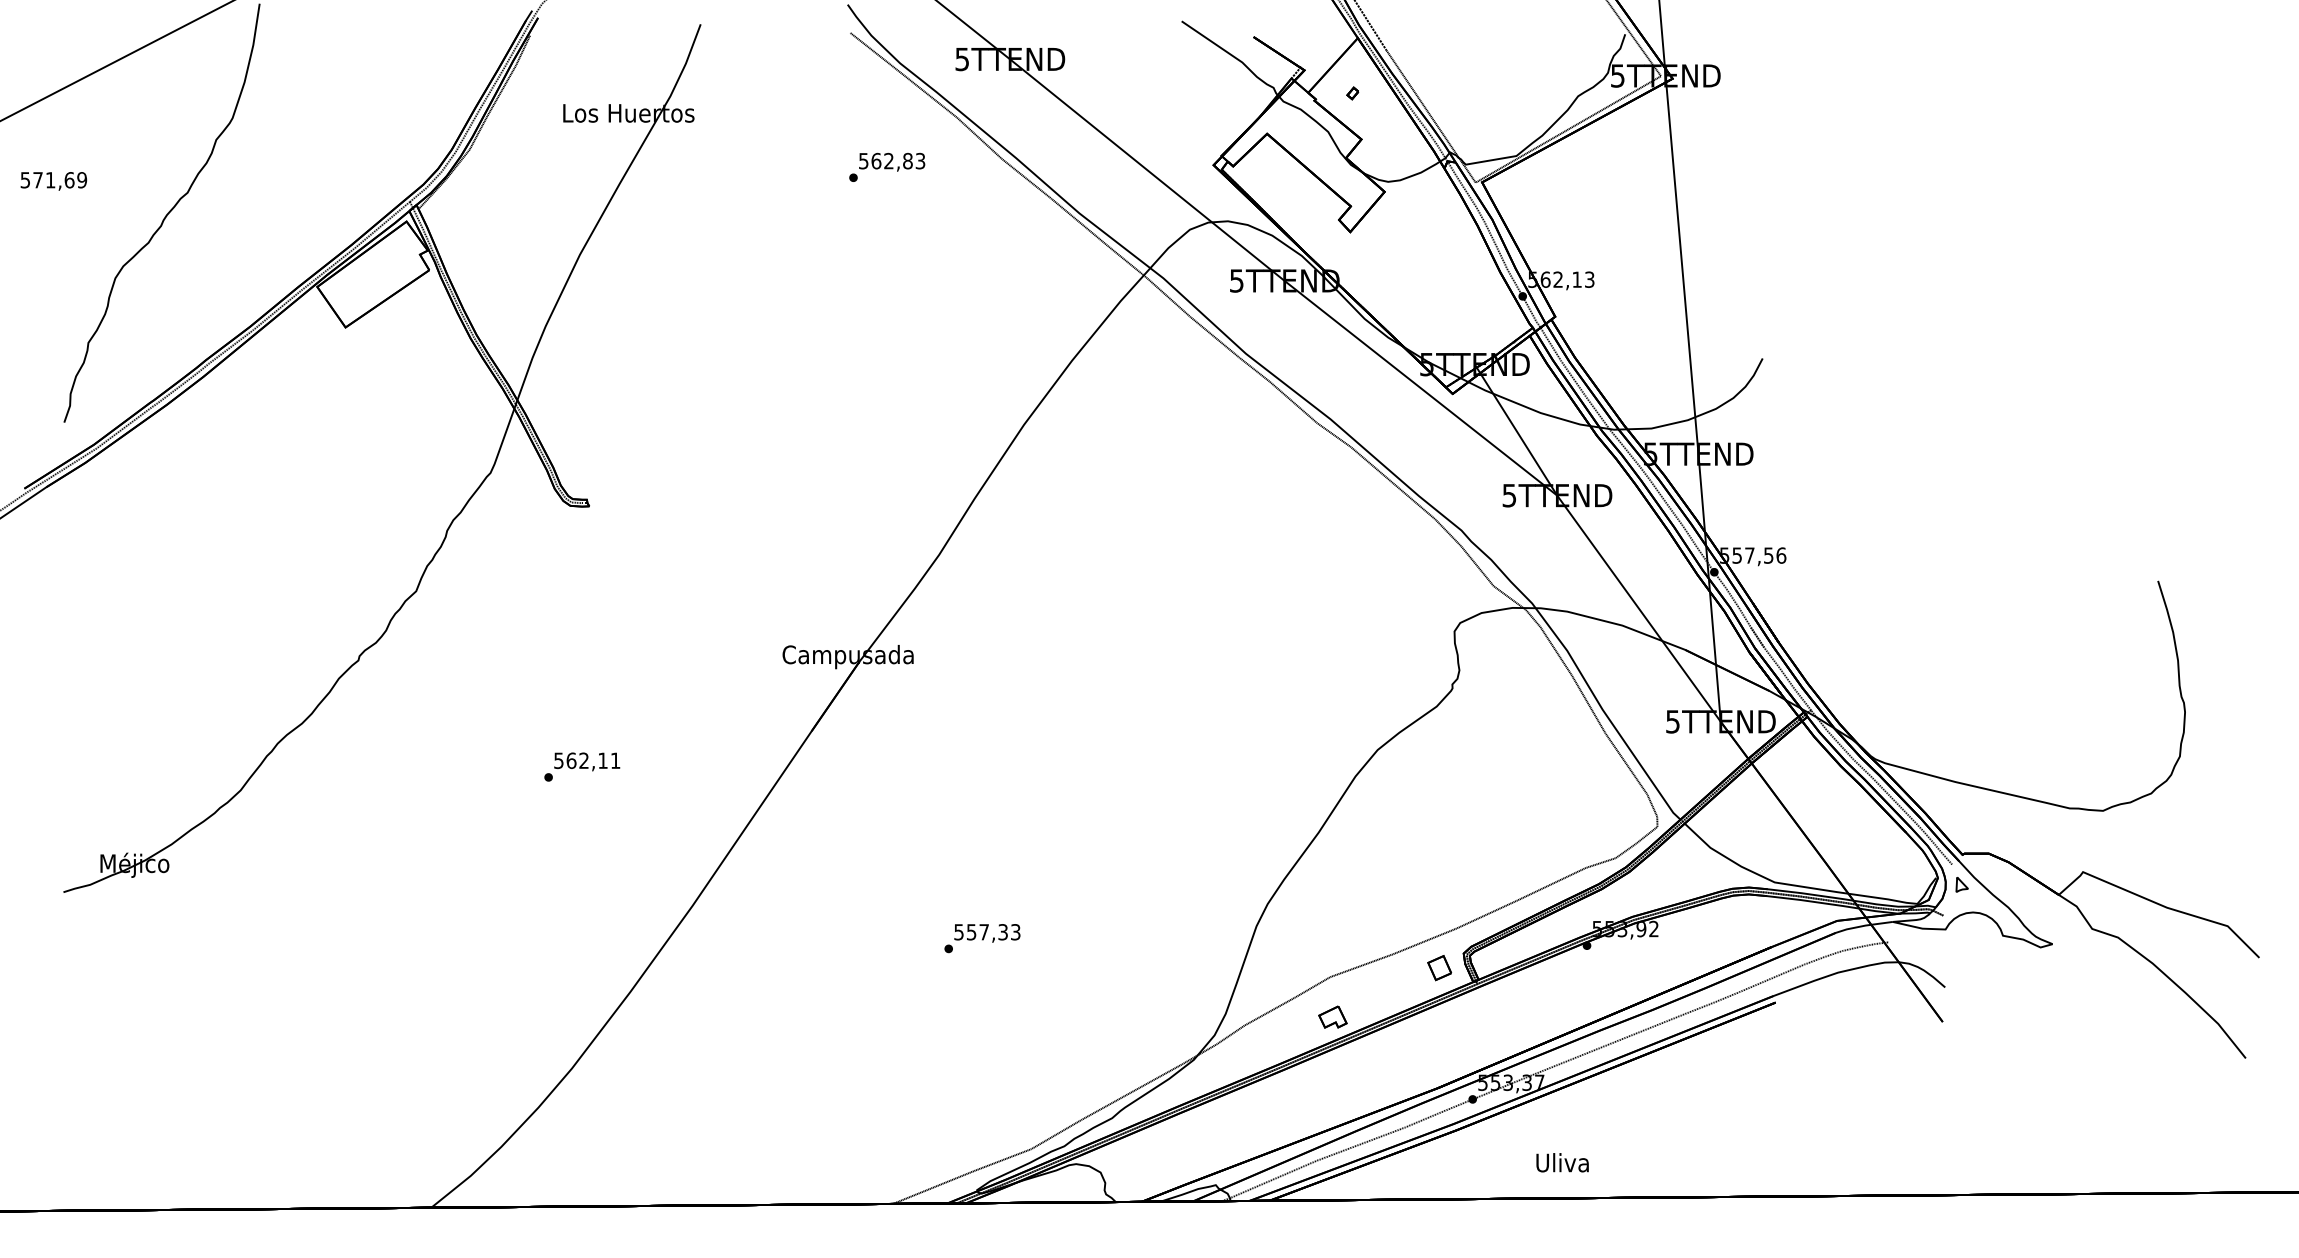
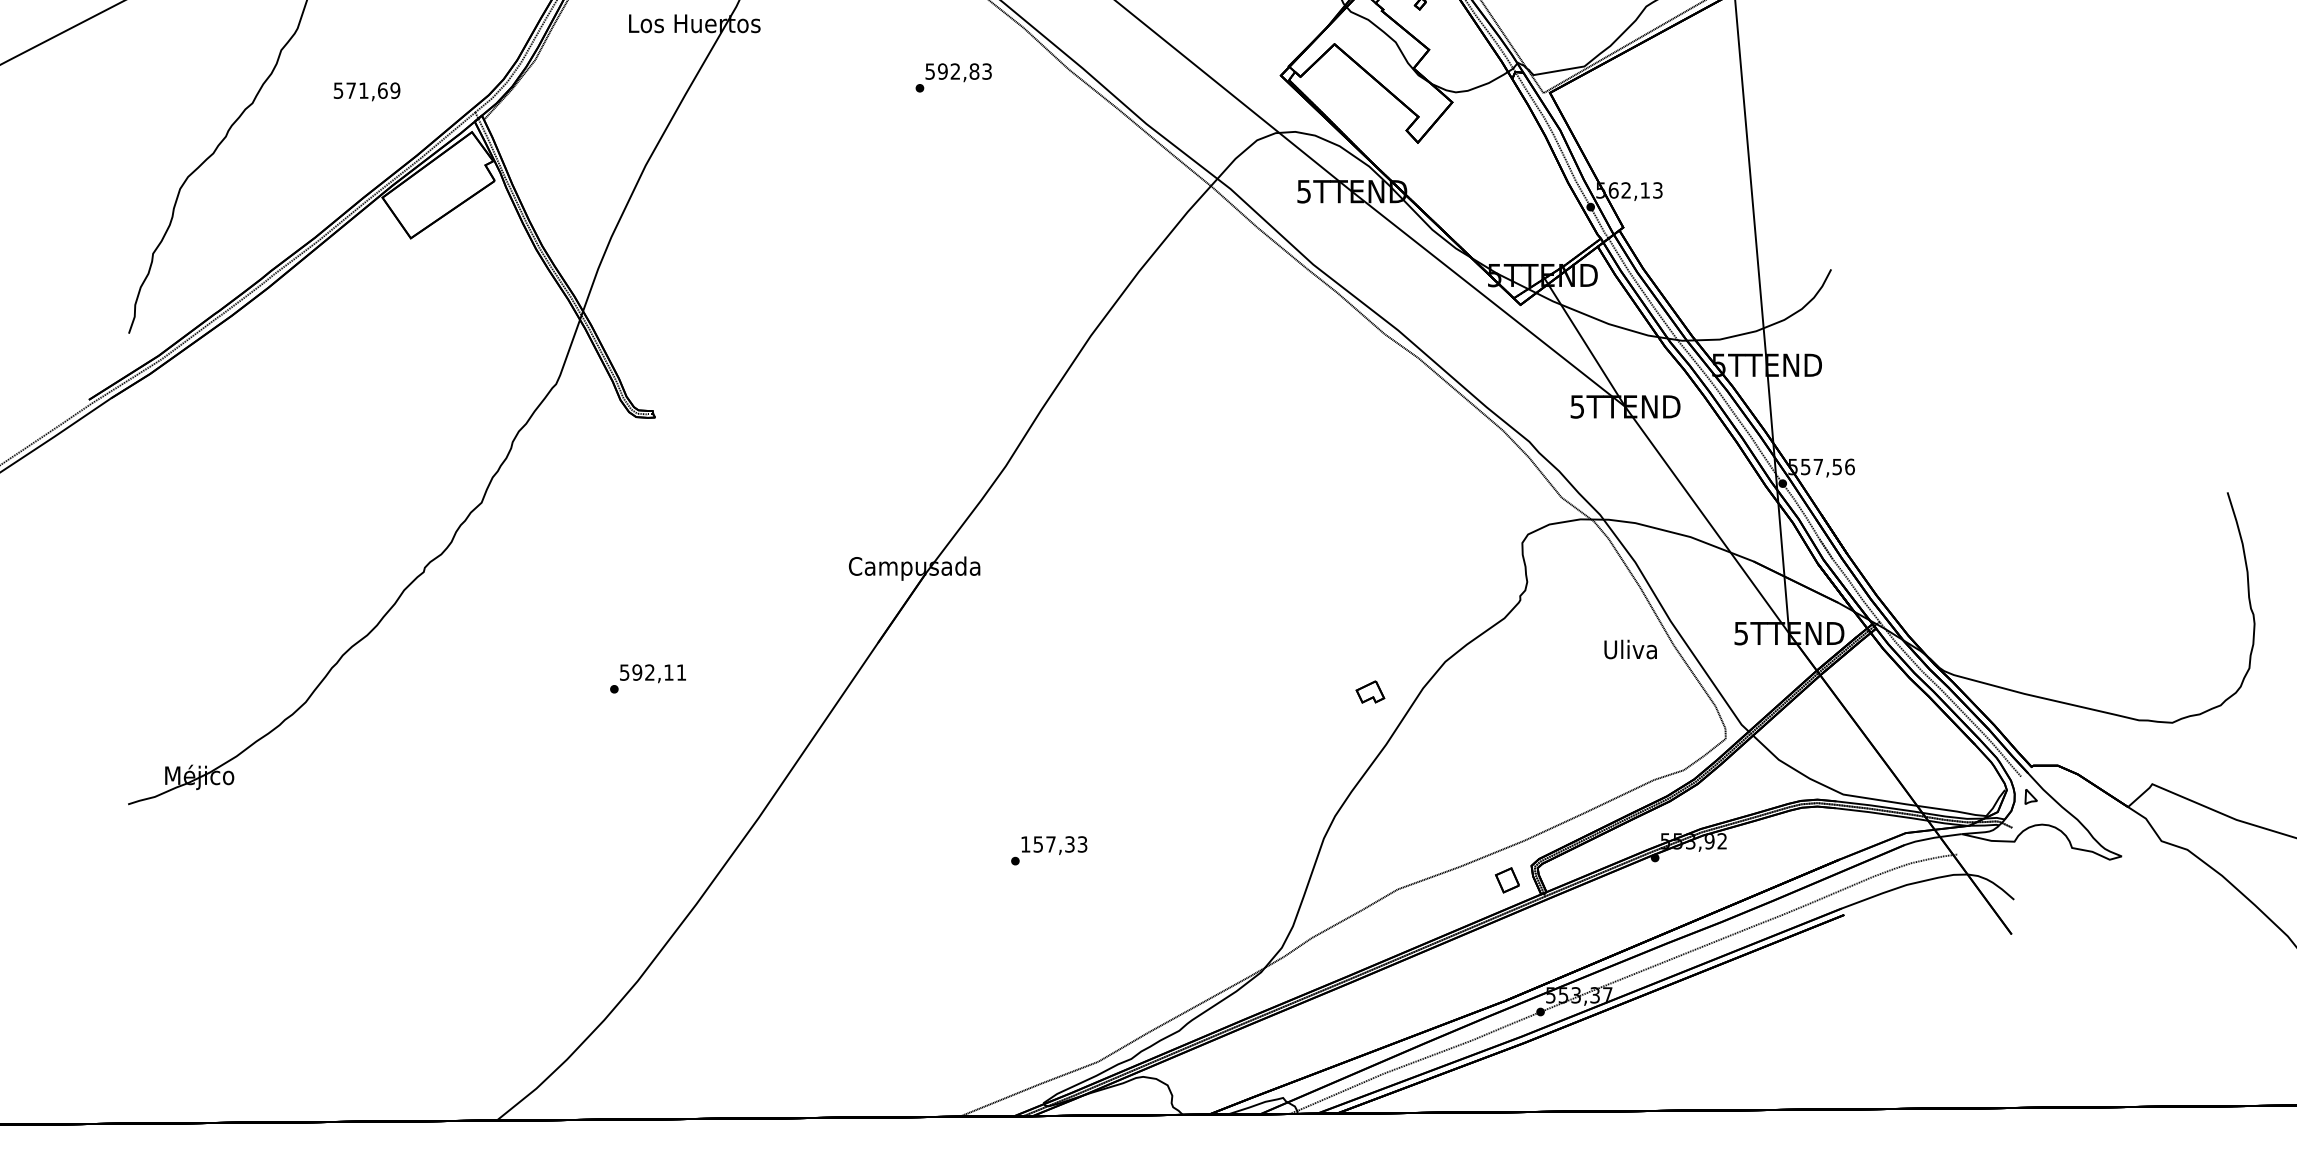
text: (876, 160) -> (942, 70), 562,83 -> 592,83
text: (53, 181) -> (366, 91), moved
text: (571, 760) -> (637, 672), 562,11 -> 592,11
text: (958, 932) -> (1025, 844), 557,33 -> 157,33
part: (1332, 1016) -> (1369, 691), moved
text: (1562, 1162) -> (1630, 649), moved

